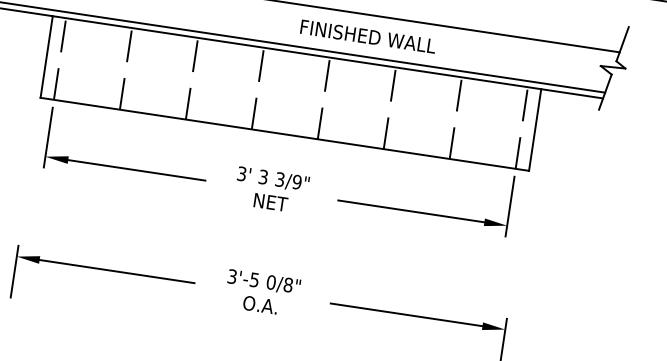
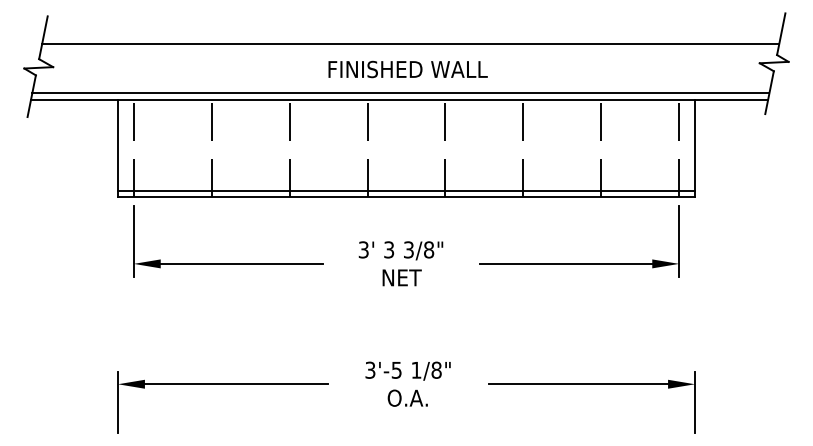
text: (367, 36) -> (407, 69), moved
line: (285, 129) -> (406, 191), added
text: (296, 181) -> (428, 249), 3/9" -> 3/8"
text: (271, 281) -> (416, 369), 0/8" -> 1/8"

